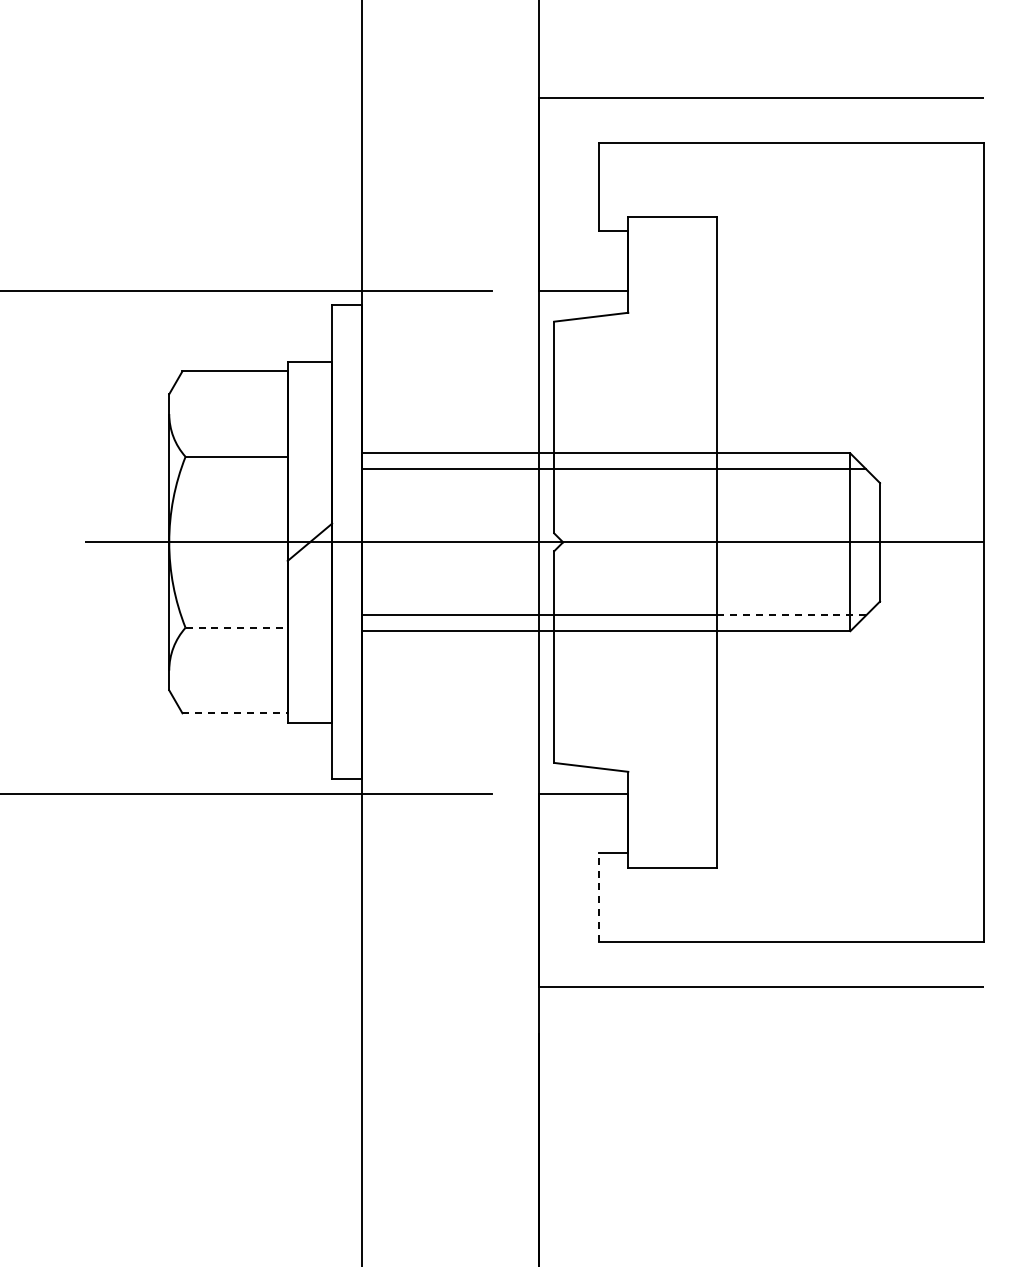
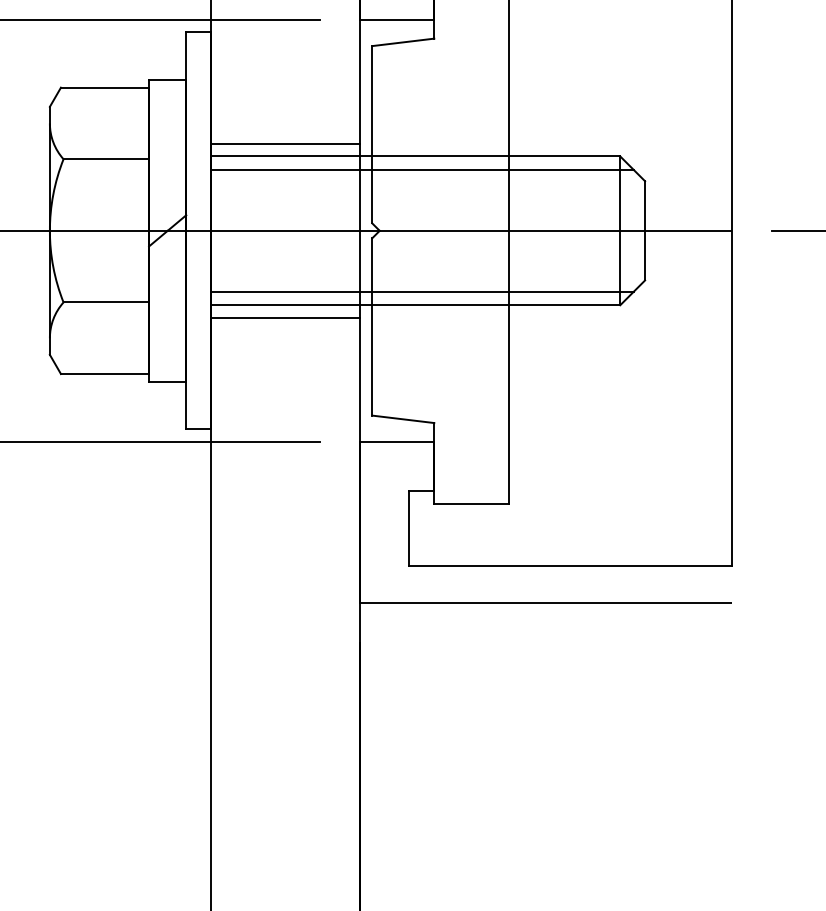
line: (450, 438) -> (285, 143), added
line: (791, 615) -> (570, 292), dashed -> solid
line: (237, 627) -> (107, 302), dashed -> solid
line: (450, 645) -> (285, 317), added
line: (235, 713) -> (105, 374), dashed -> solid
line: (598, 897) -> (409, 528), dashed -> solid

